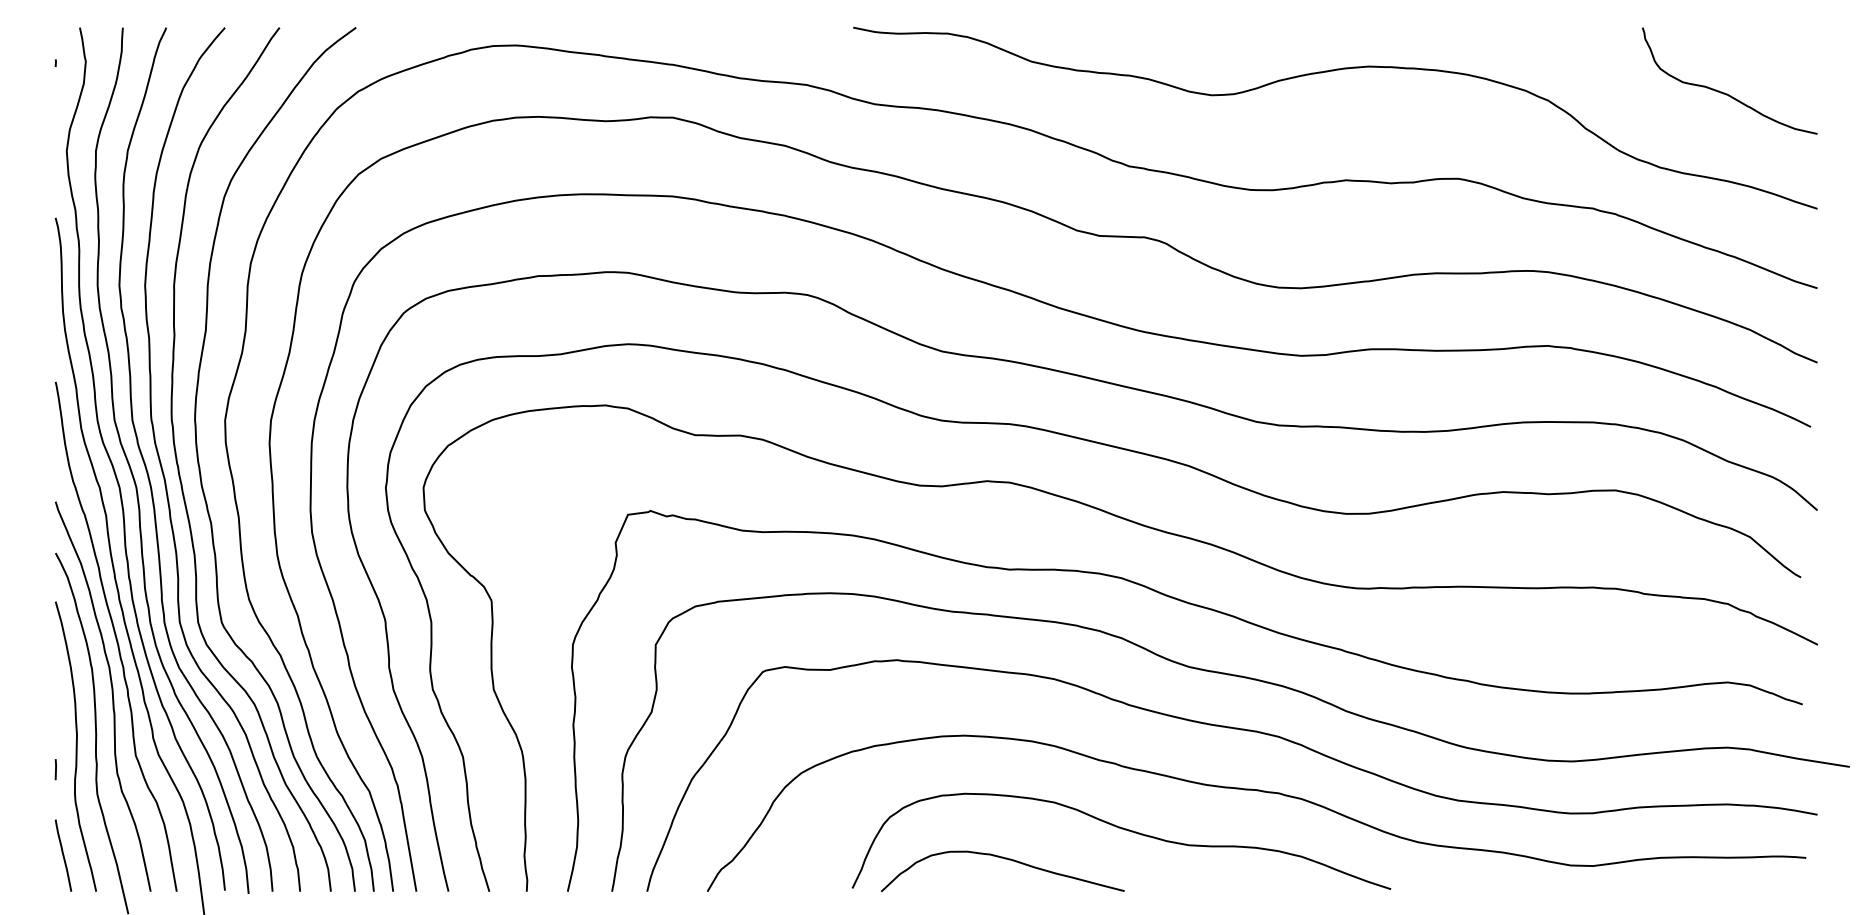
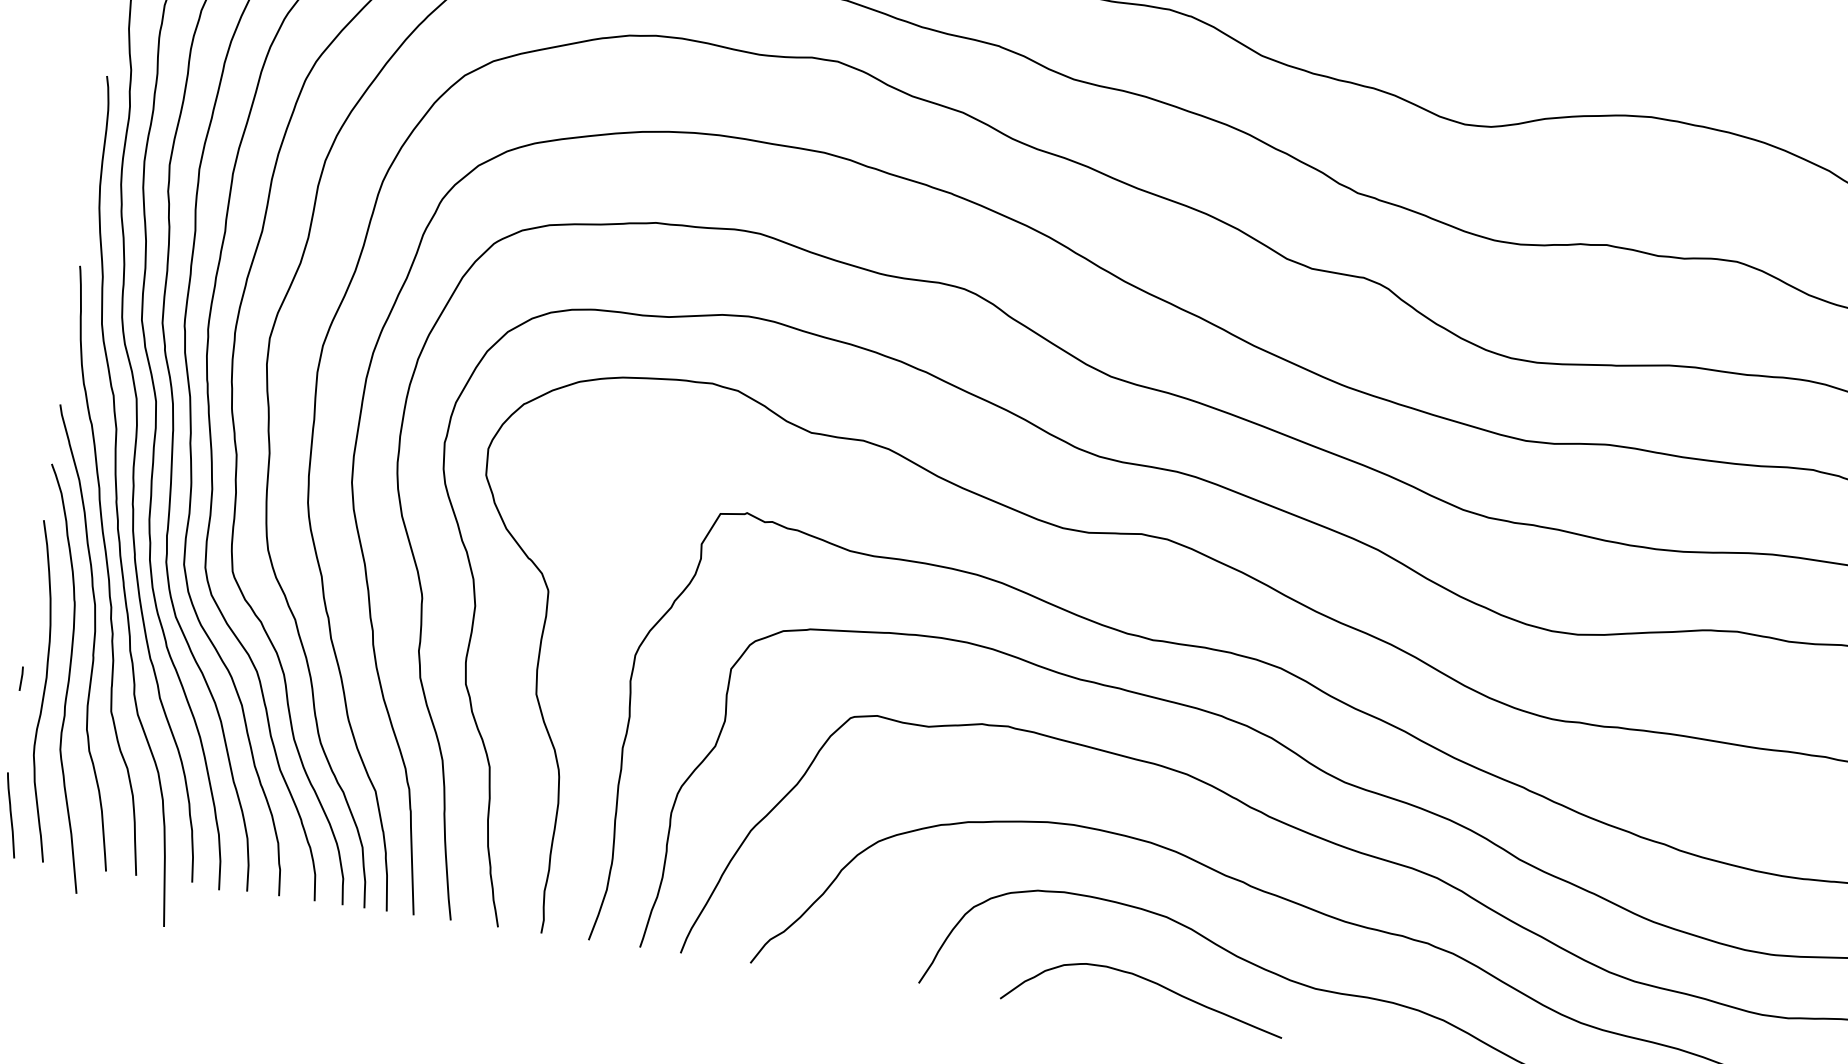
line: (55, 769) -> (21, 678), moved
curve: (1005, 859) -> (1149, 981), moved

